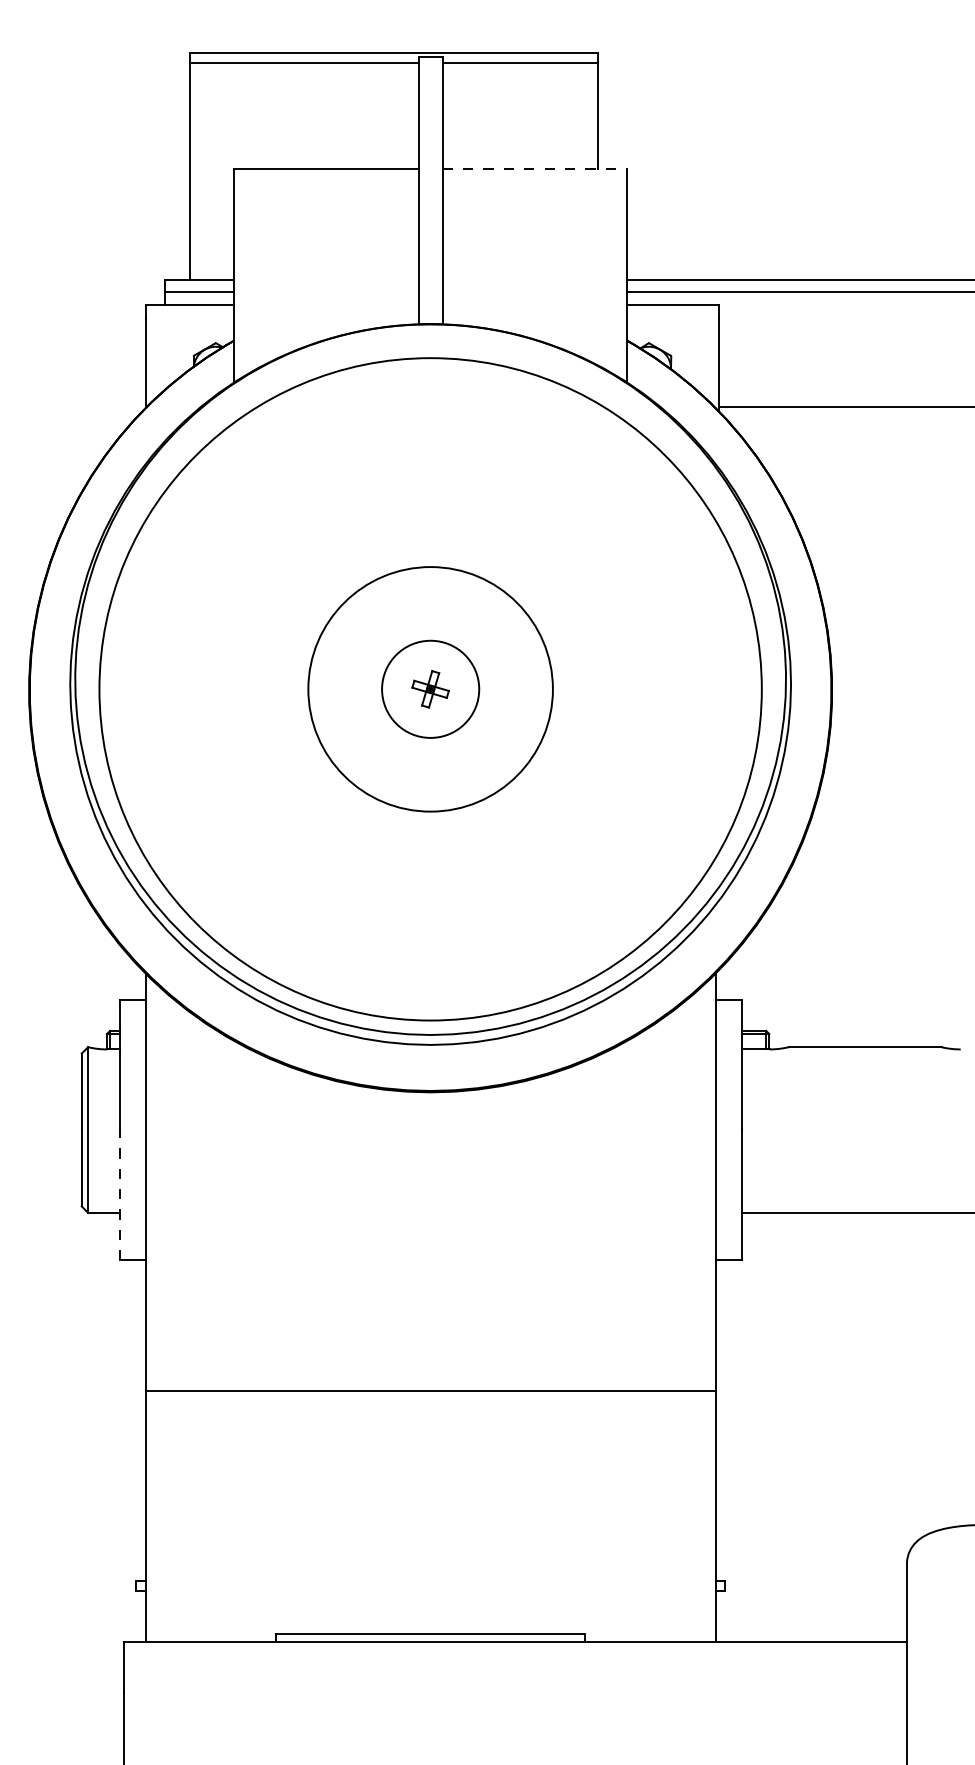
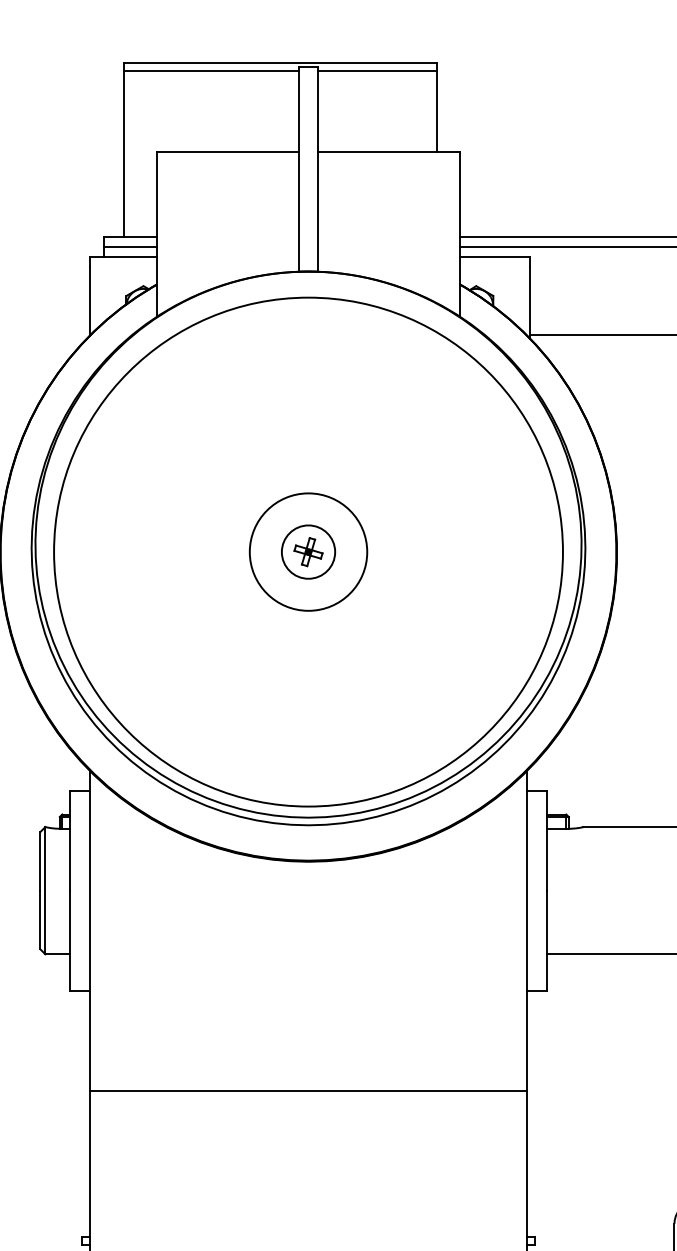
line: (535, 169) -> (389, 152), dashed -> solid
circle: (430, 688) -> (308, 551), size x0.62
circle: (430, 689) -> (308, 552), size x0.71
line: (119, 1194) -> (69, 940), dashed -> solid

